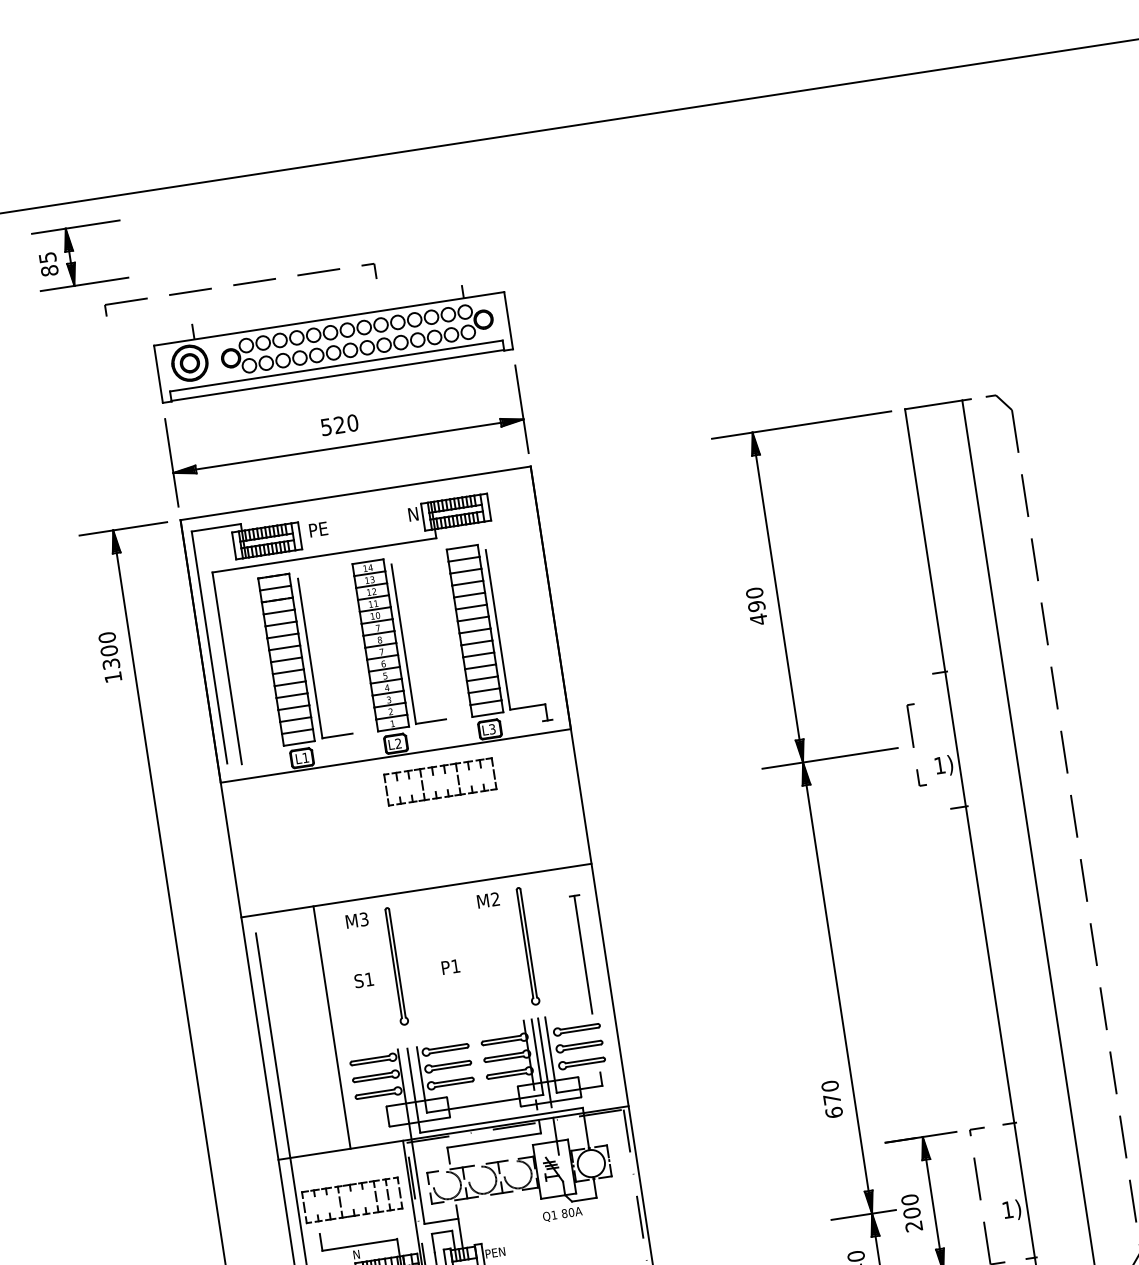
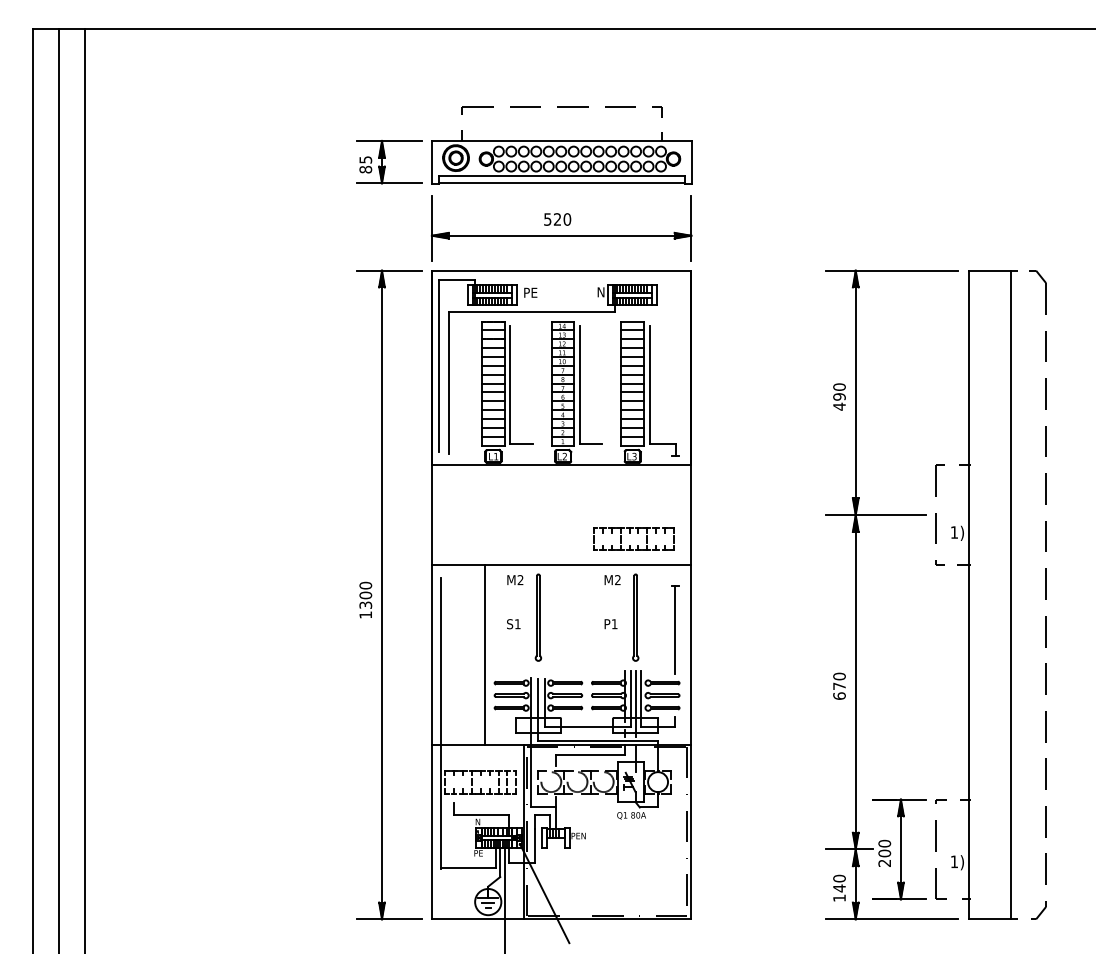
part: (80, 256) -> (389, 162), moved
part: (240, 291) -> (561, 111), moved
text: (109, 656) -> (365, 599), moved
part: (915, 744) -> (939, 514), size x1.67
part: (439, 781) -> (633, 538), moved
text: (364, 919) -> (520, 580), M3 -> M2
text: (450, 967) -> (610, 624), moved
text: (831, 1098) -> (839, 685), moved

